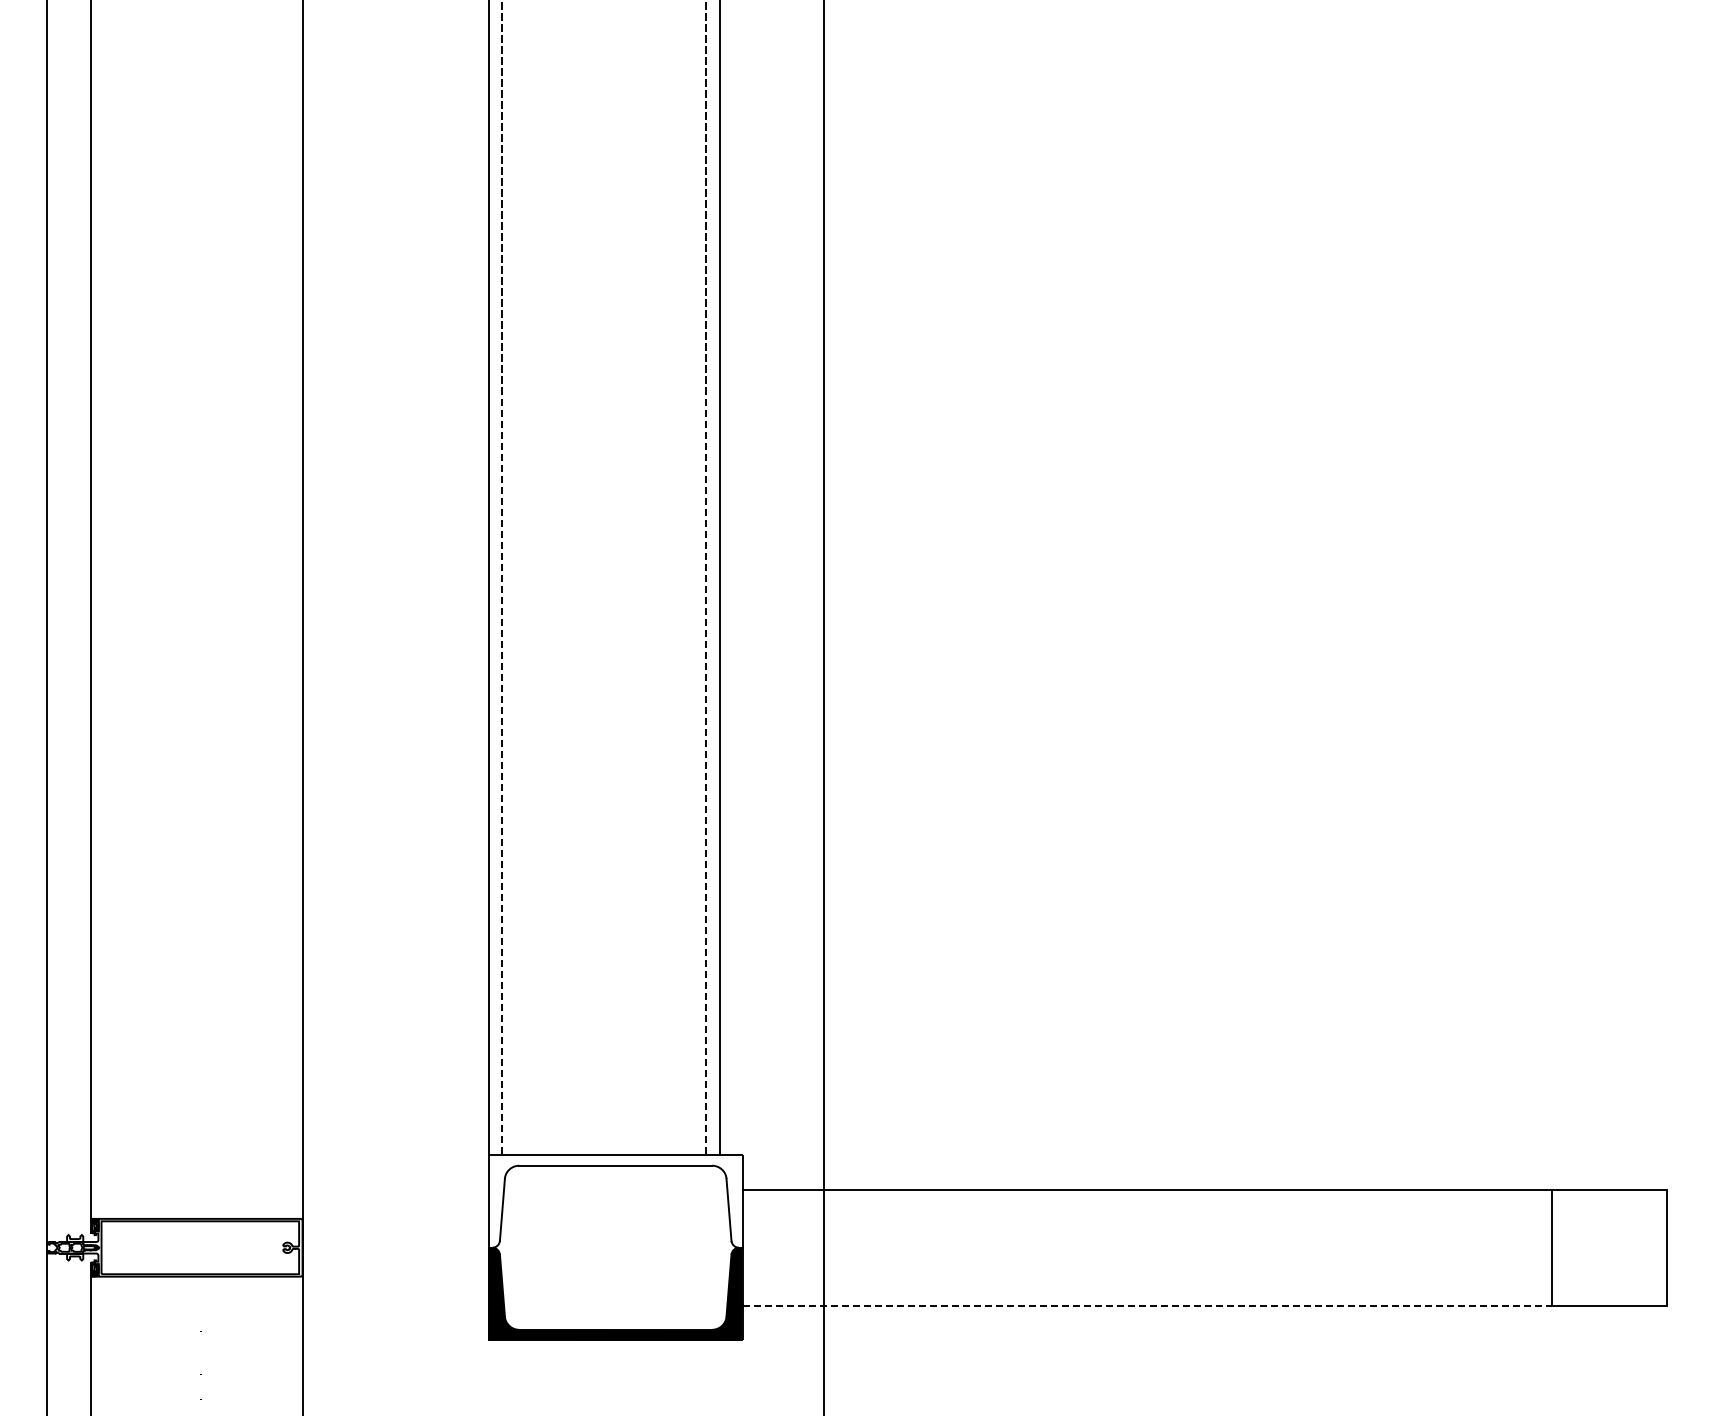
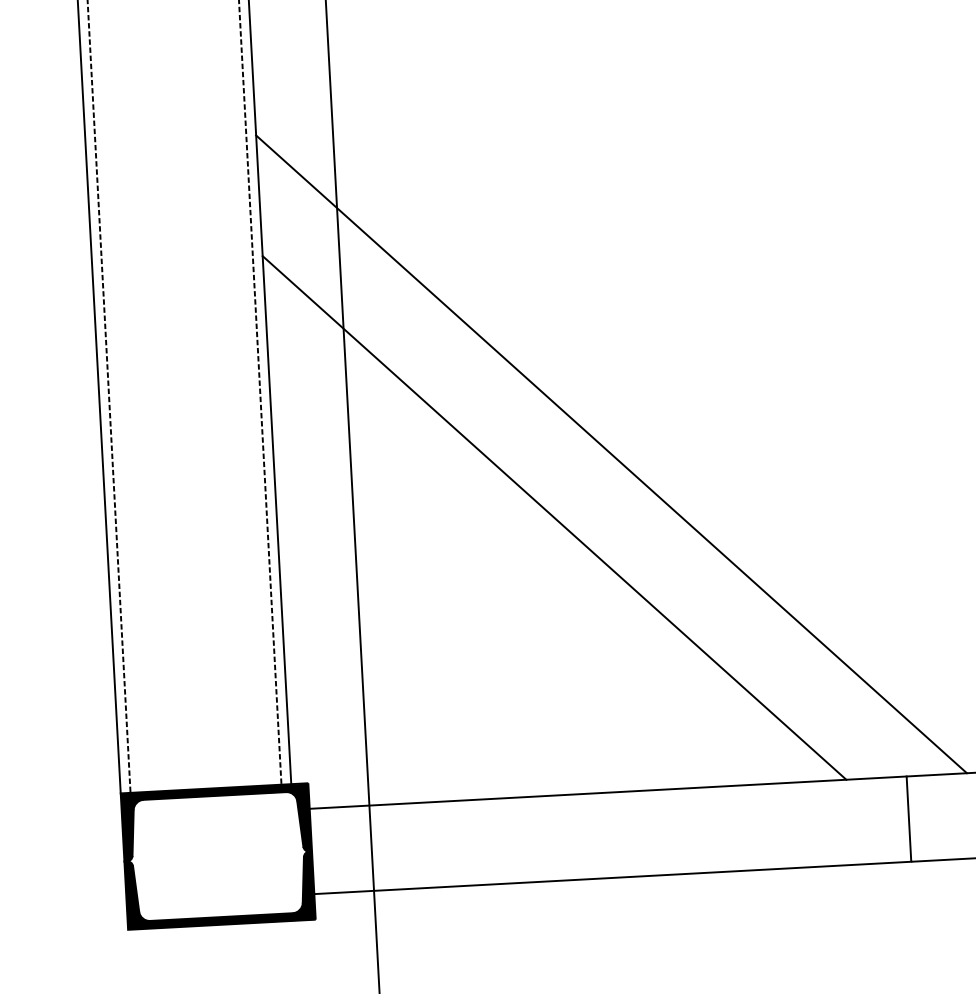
line: (1176, 733) -> (611, 454), added
line: (1094, 814) -> (554, 517), added
fill: (615, 1201) -> (216, 822), added
line: (1147, 1305) -> (613, 877), dashed -> solid

